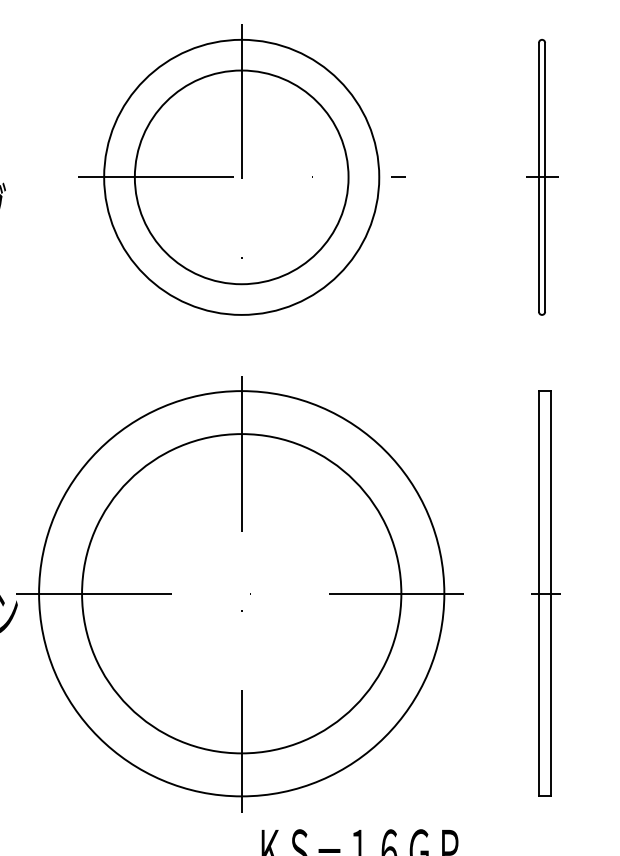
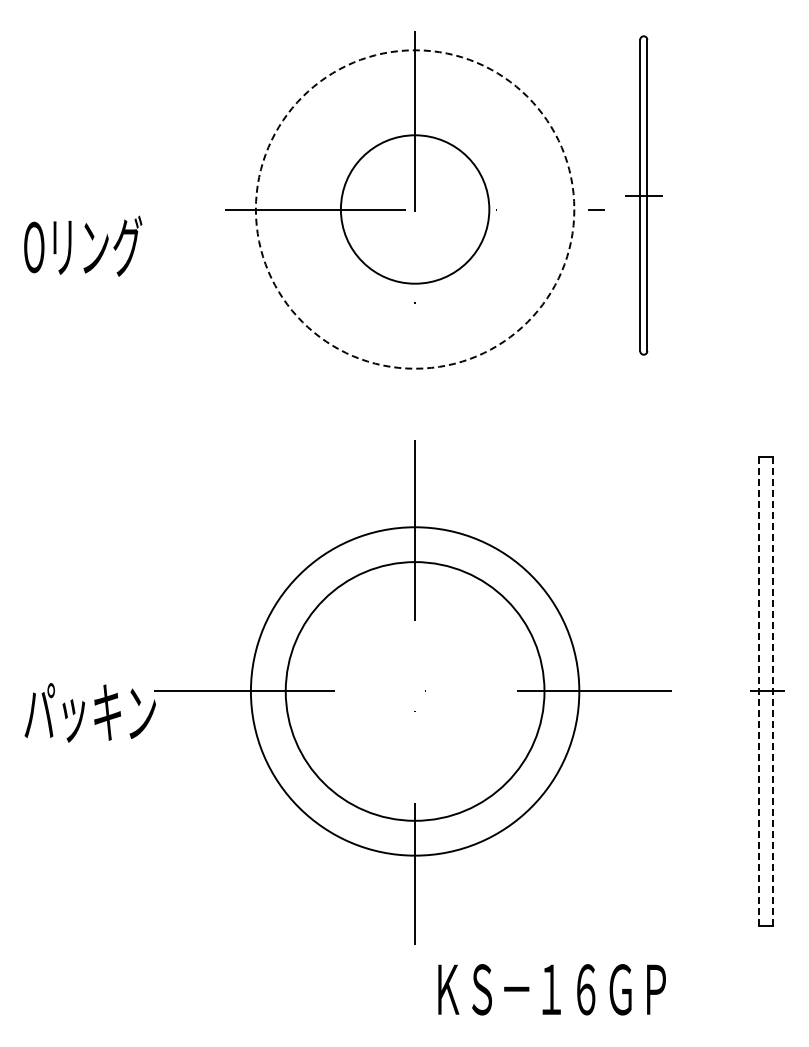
circle: (241, 177) -> (414, 209), size x0.6
circle: (241, 177) -> (414, 209), solid -> dashed
part: (541, 177) -> (643, 195), moved
circle: (241, 593) -> (414, 691), size x0.7
circle: (241, 593) -> (414, 691), size x0.7
line: (539, 593) -> (759, 691), solid -> dashed
line: (551, 594) -> (773, 692), solid -> dashed

